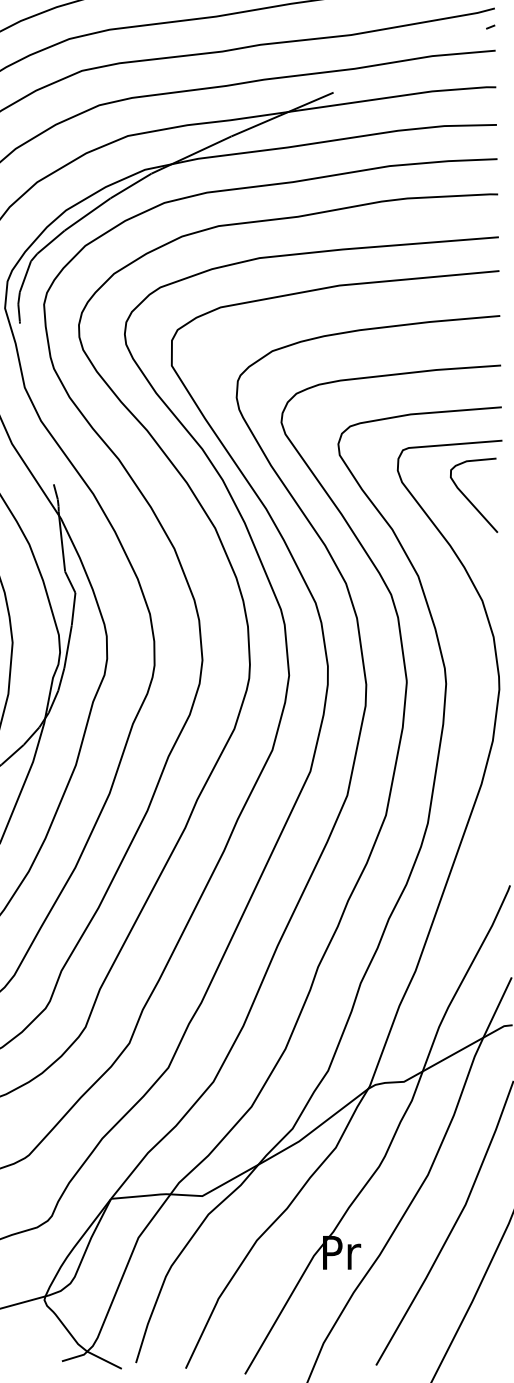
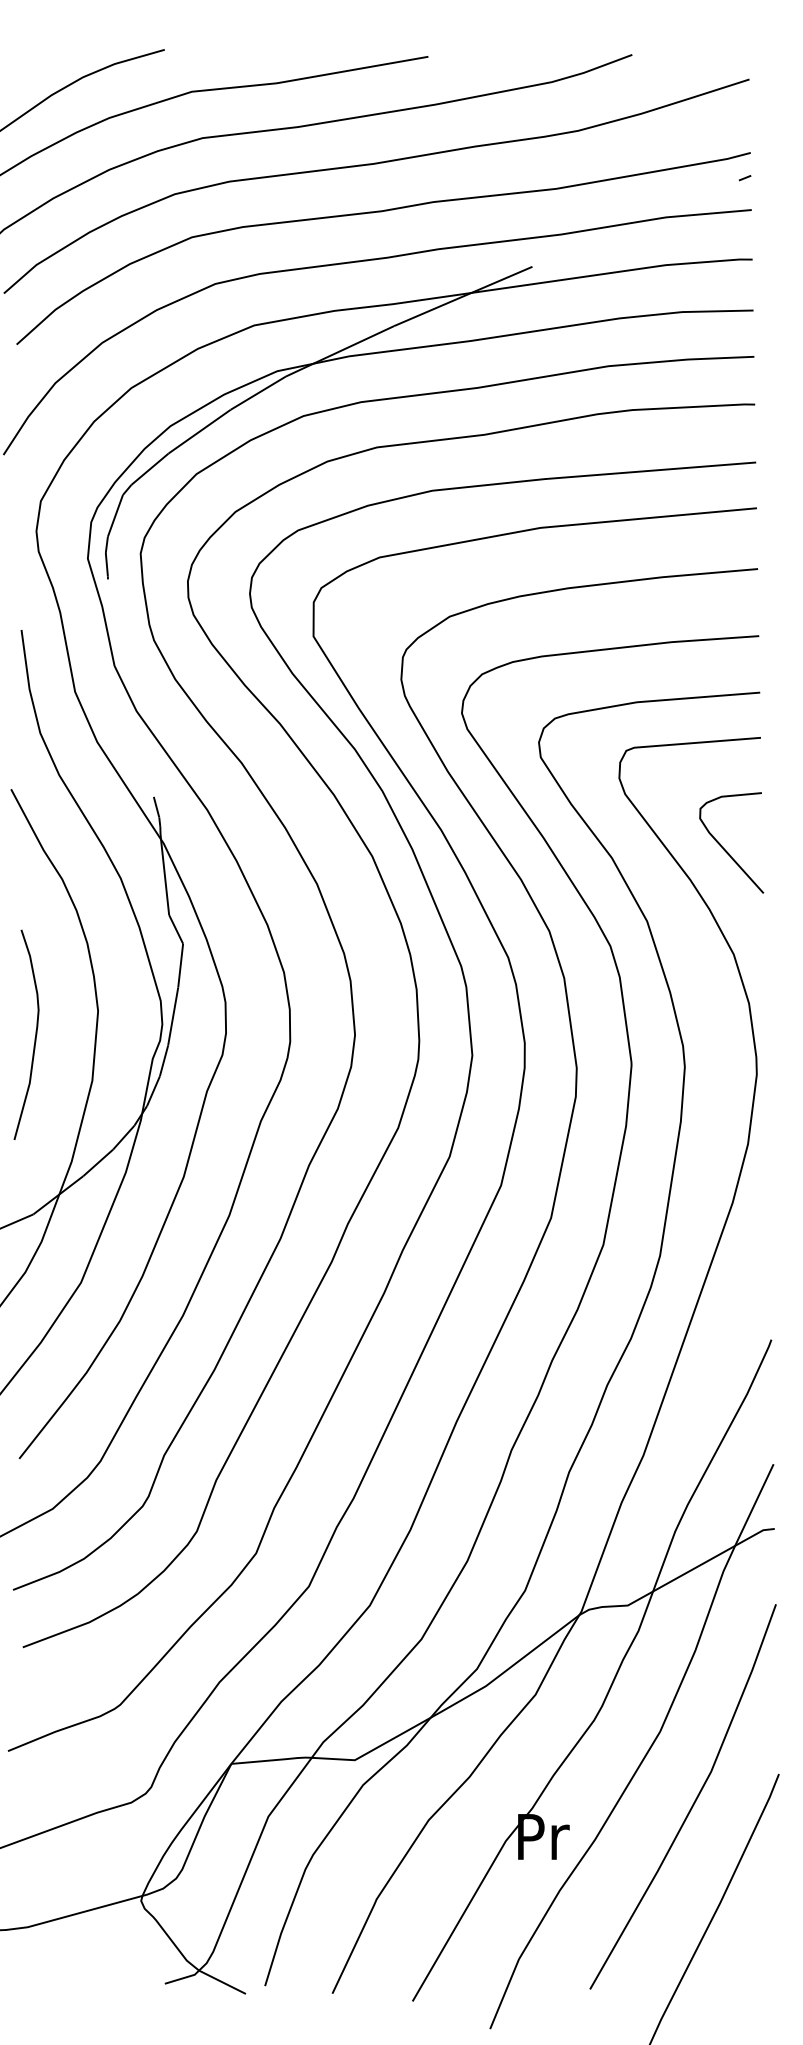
curve: (468, 499) -> (724, 848), moved

